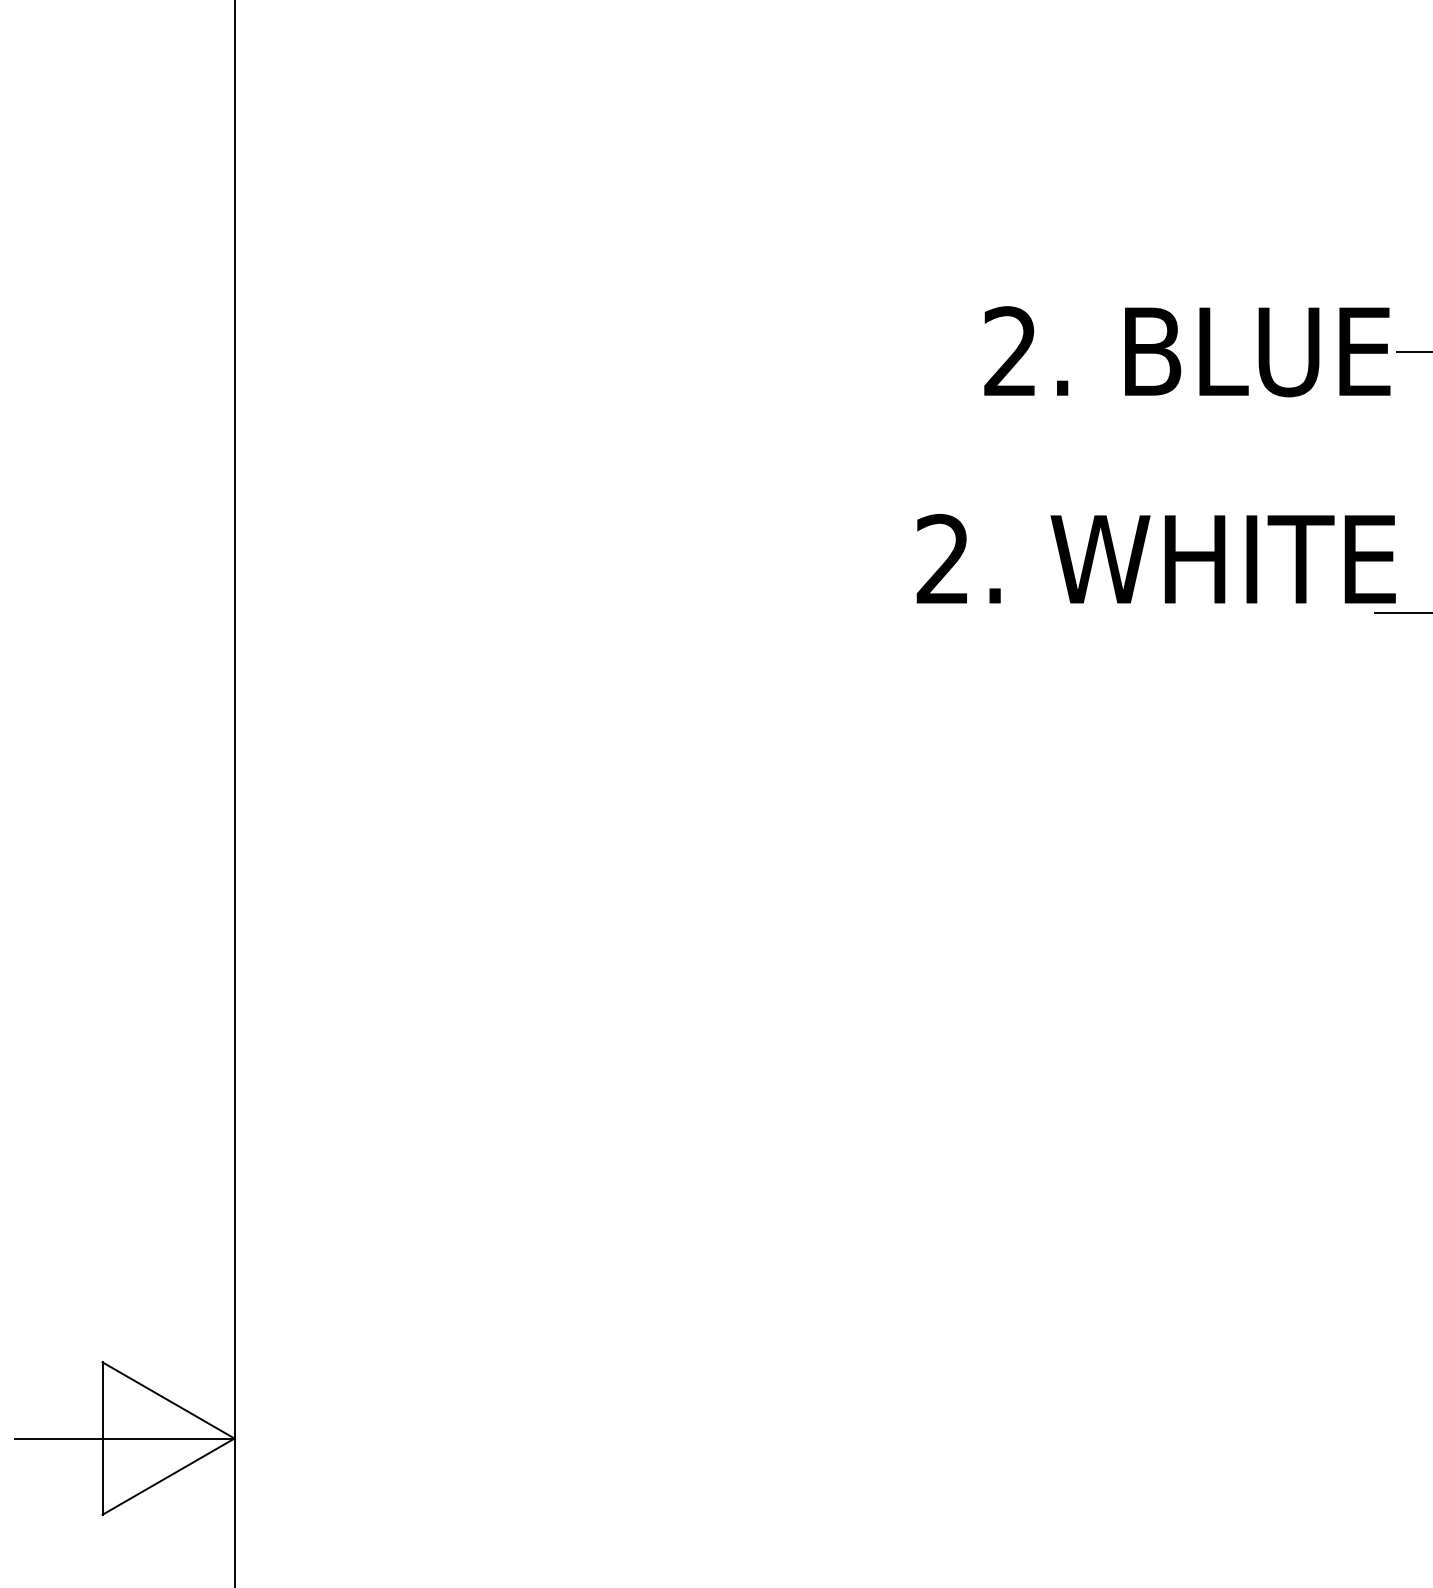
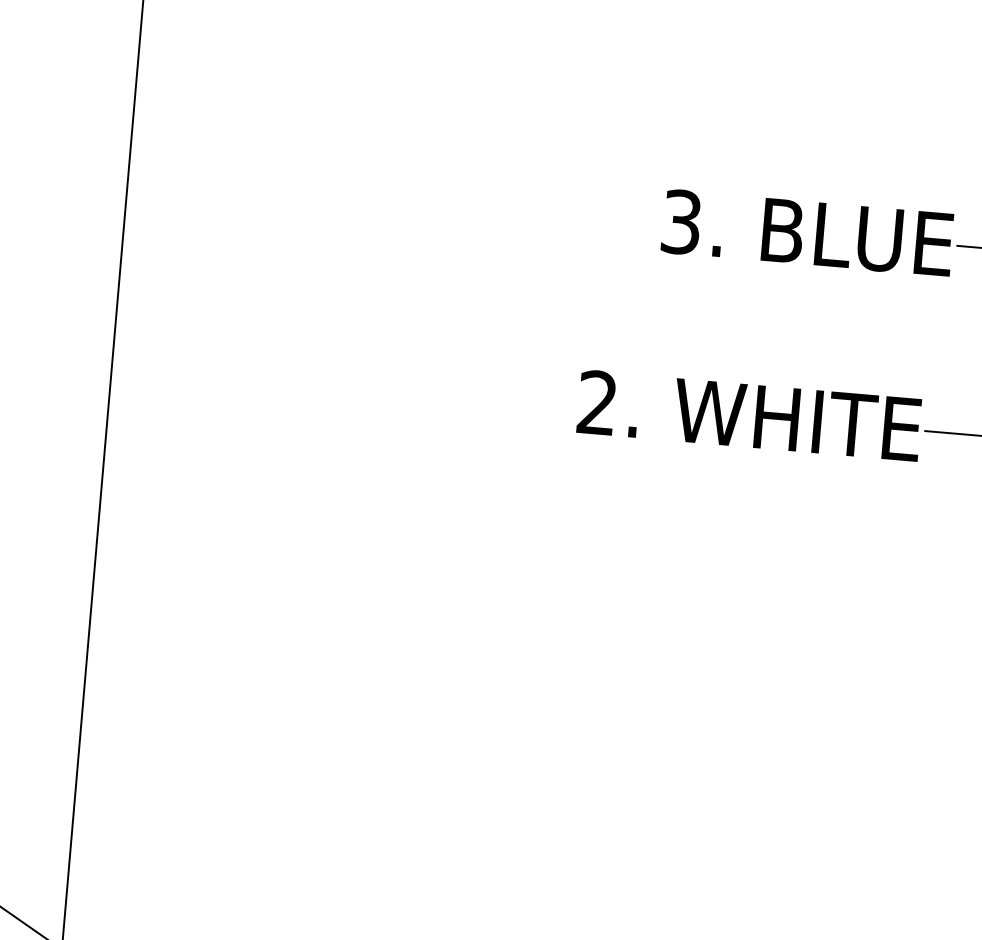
text: (1010, 351) -> (681, 222), 2. -> 3.
text: (1155, 558) -> (748, 415), moved

